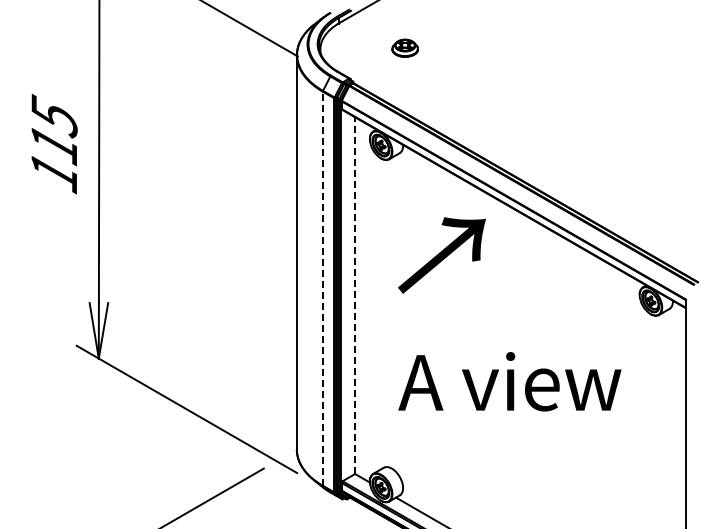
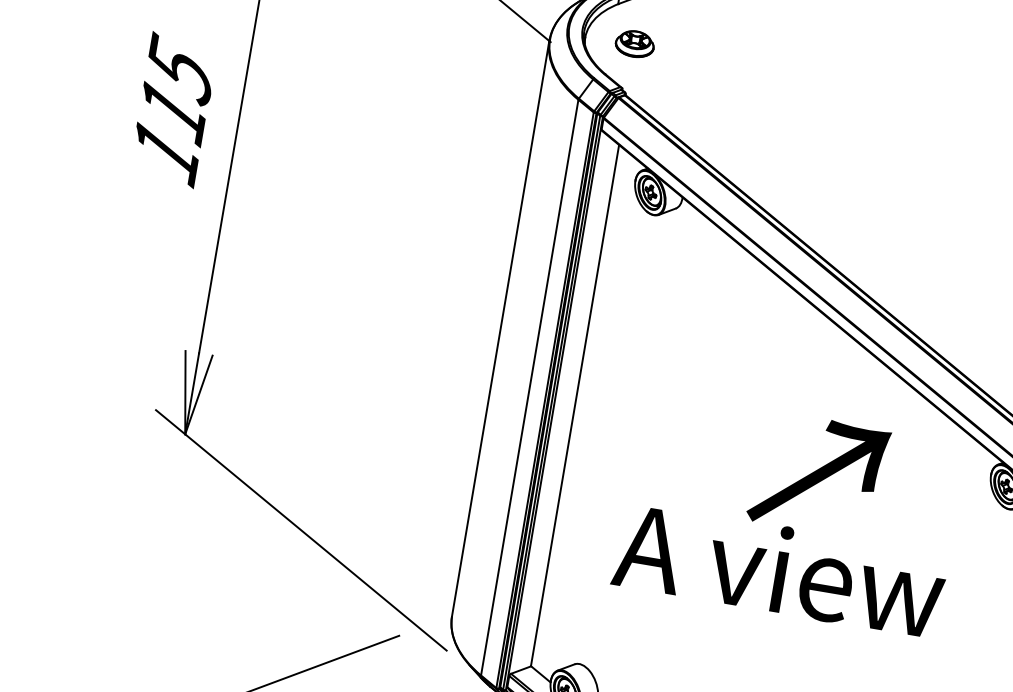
part: (404, 47) -> (634, 42), moved
text: (441, 255) -> (818, 475), moved
line: (322, 288) -> (529, 387), dashed -> solid
line: (354, 295) -> (574, 405), dashed -> solid

